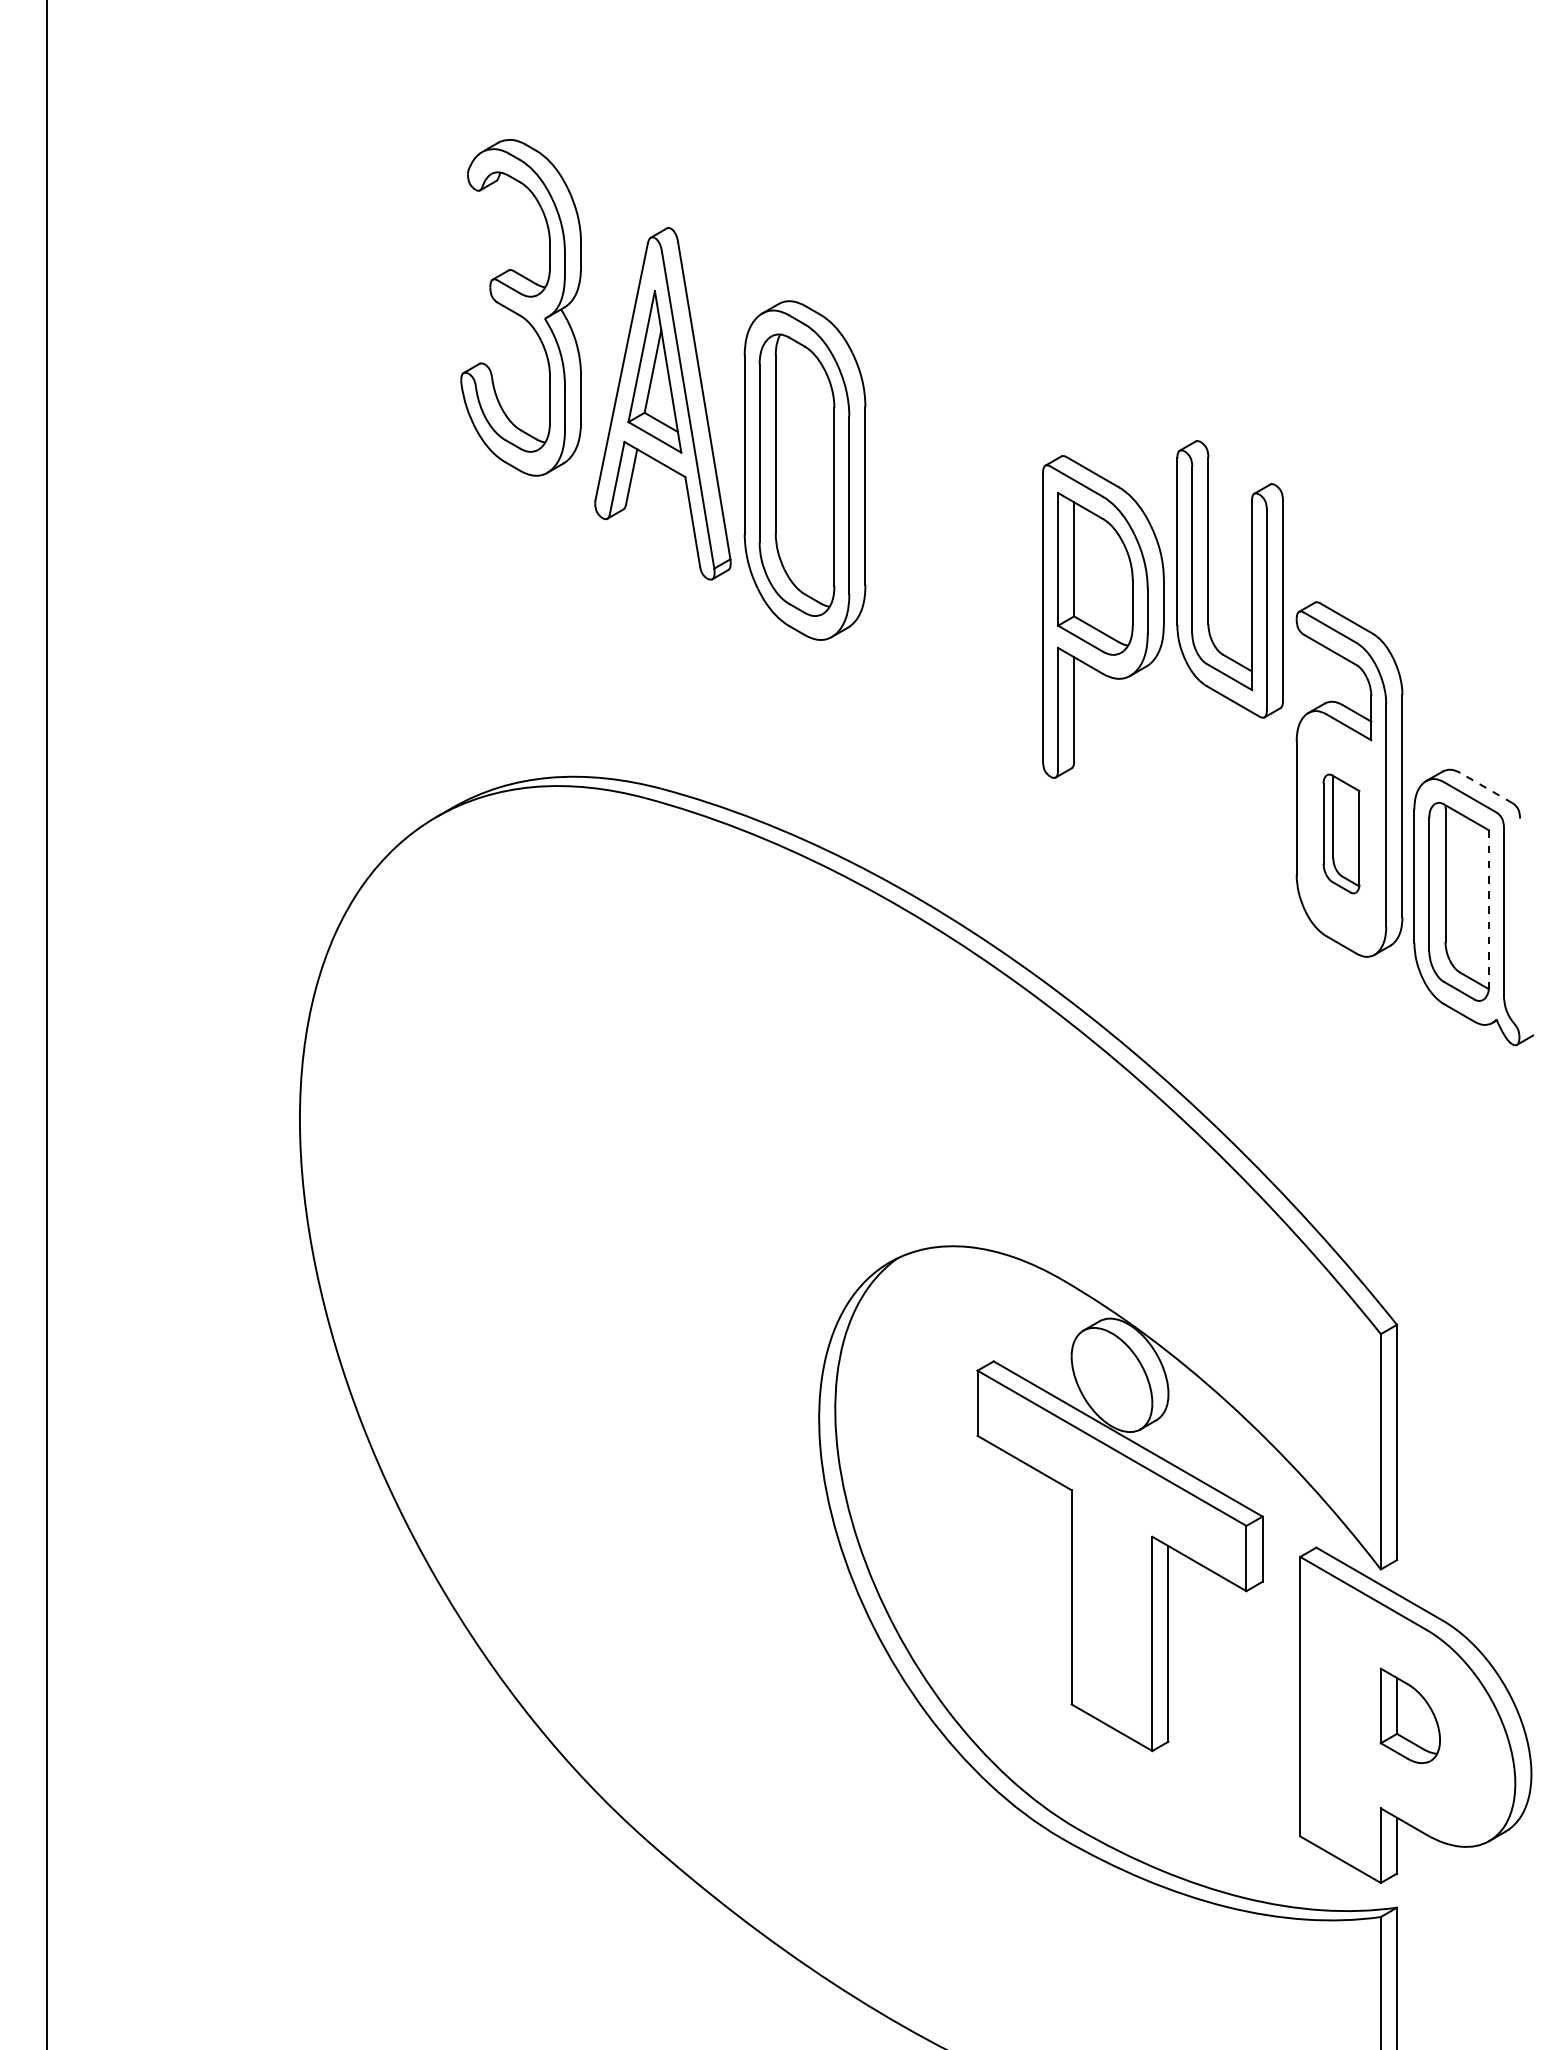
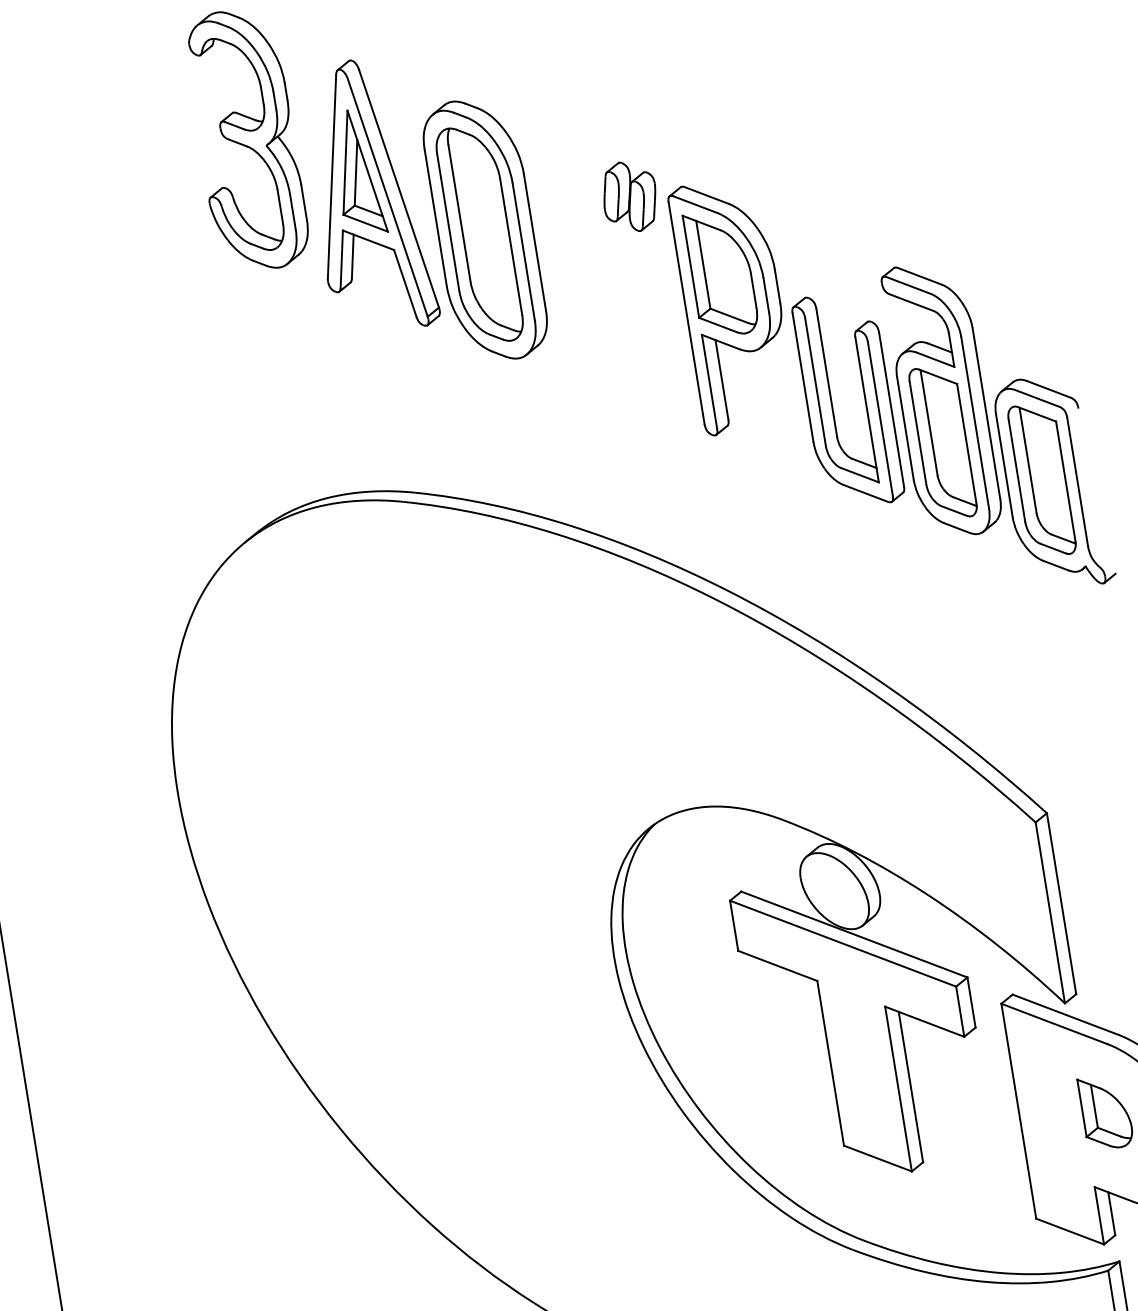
part: (994, 457) -> (629, 196), added
part: (1208, 579) -> (831, 402), moved
line: (1486, 787) -> (1048, 388), dashed -> solid
part: (1341, 833) -> (943, 442), size x1.67
line: (1489, 908) -> (1066, 481), dashed -> solid

